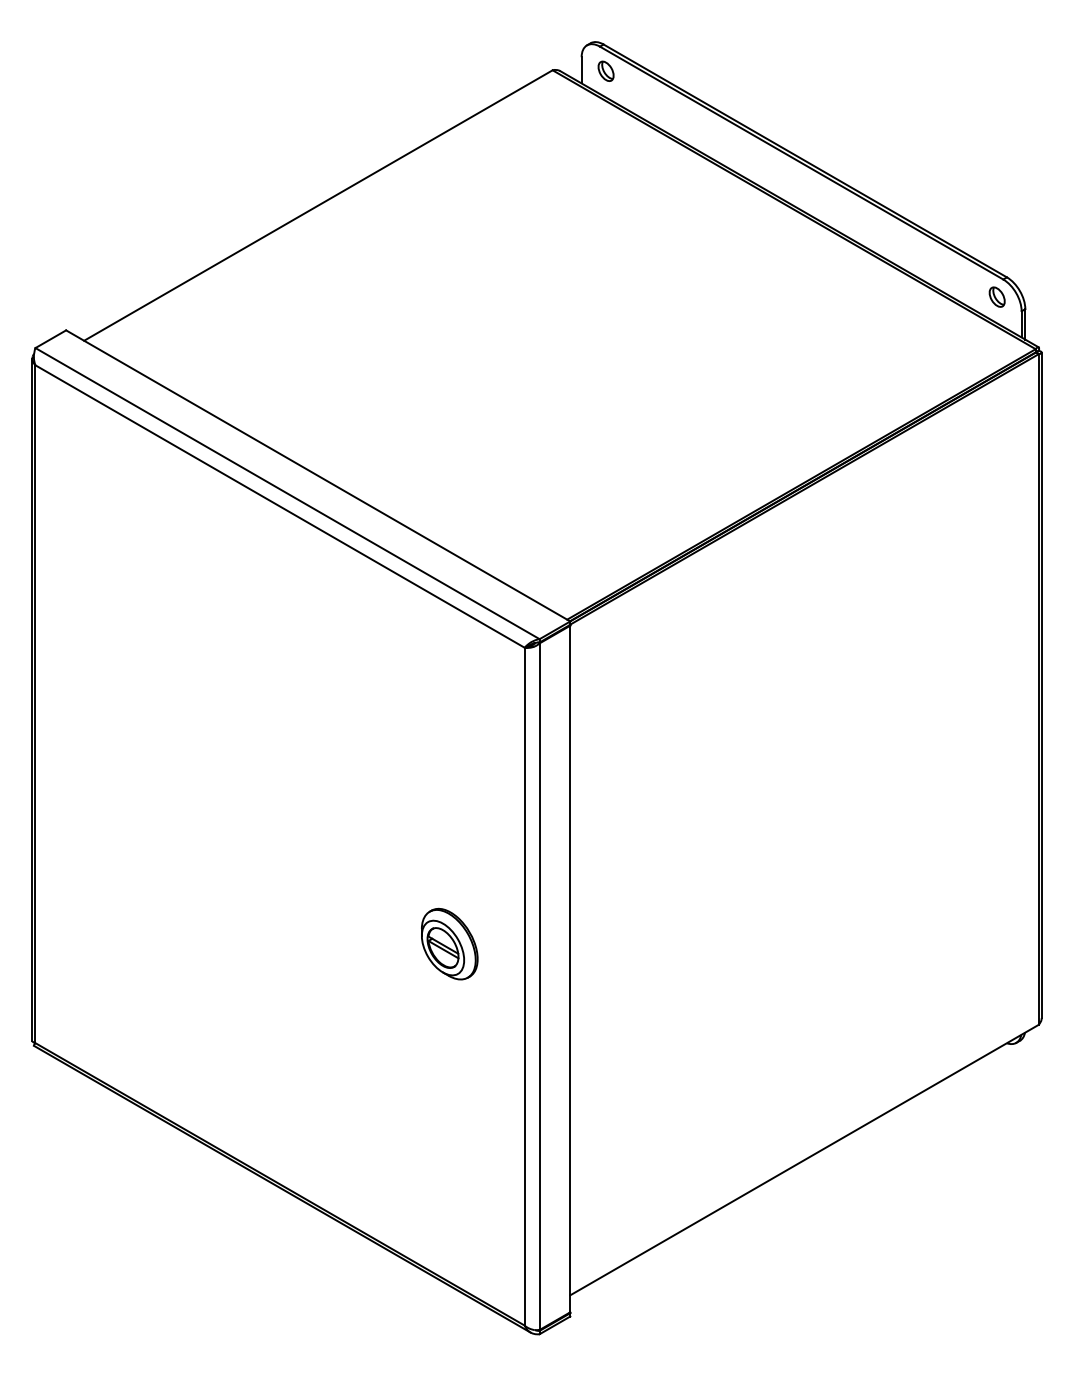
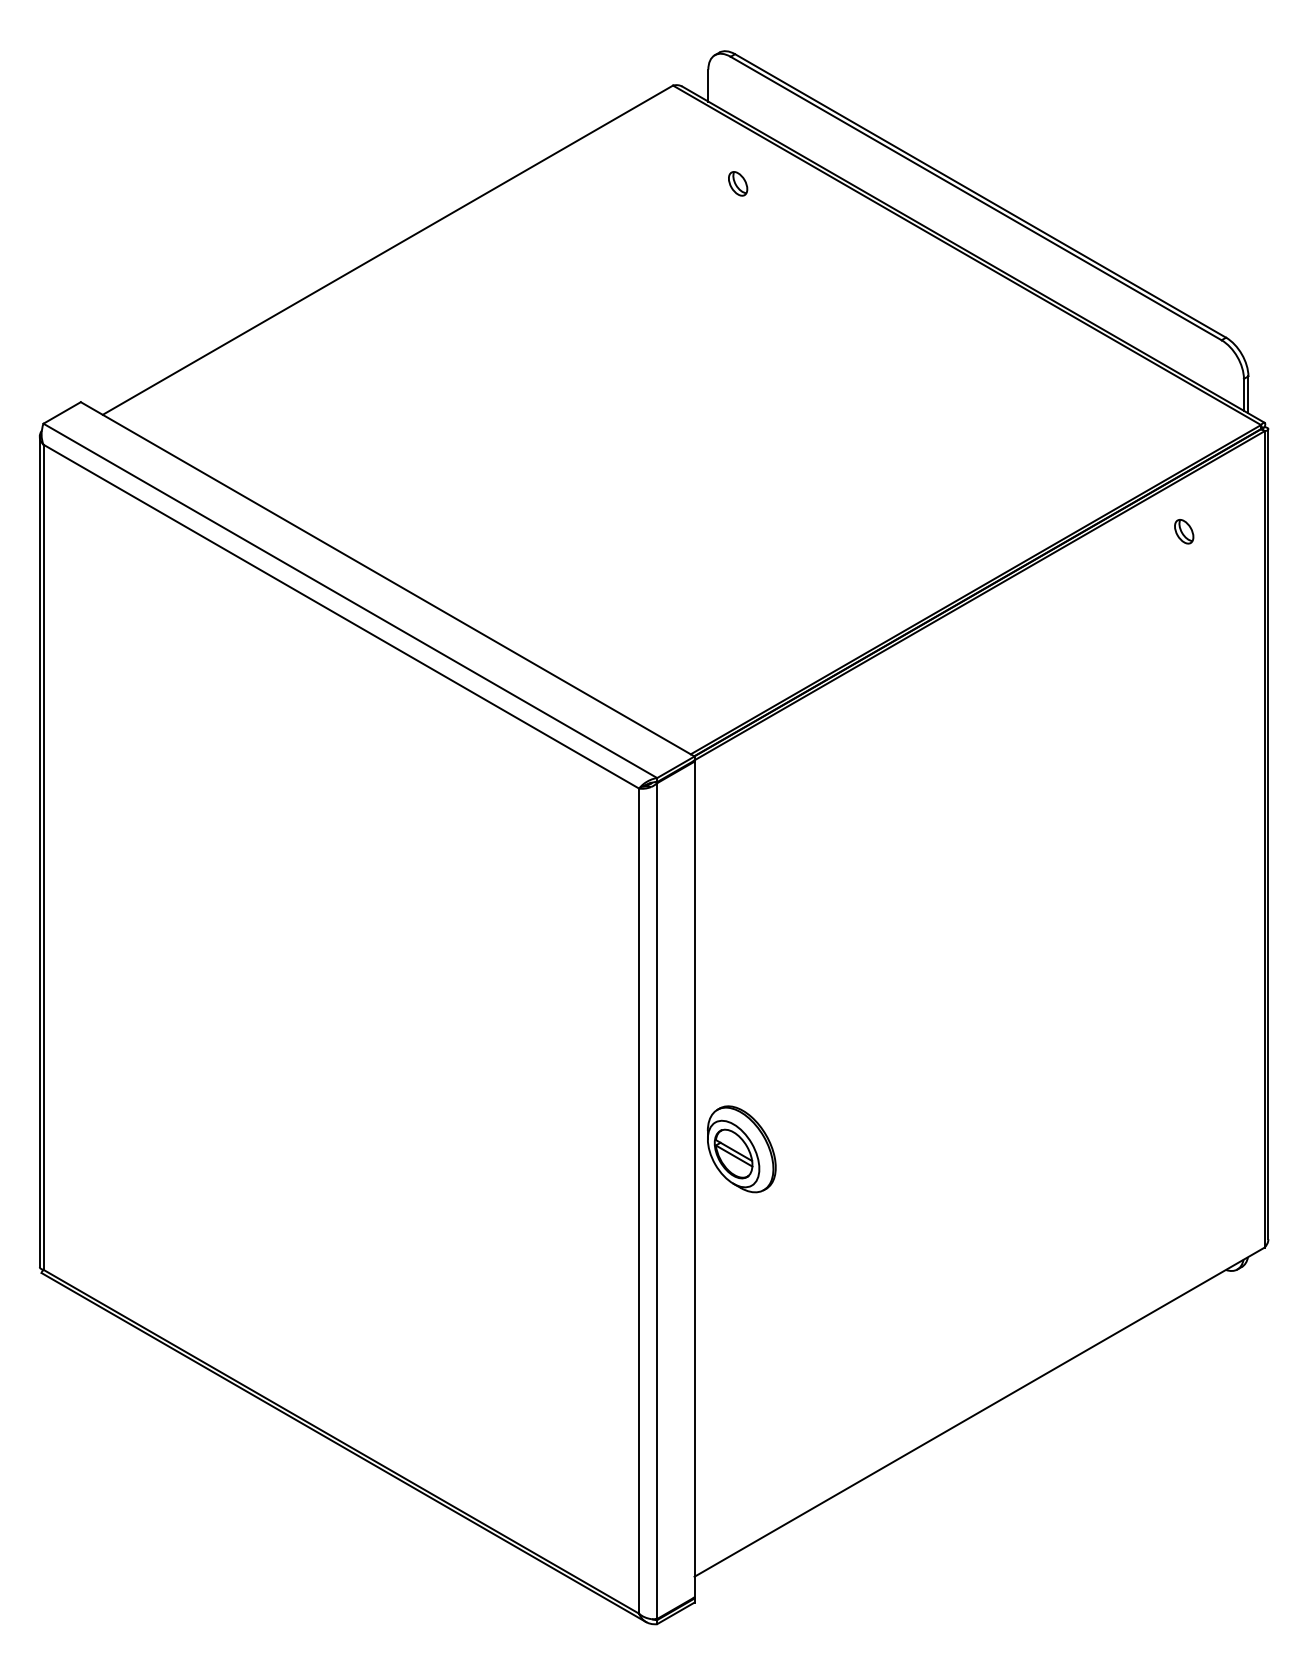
part: (606, 71) -> (738, 183), moved
part: (997, 296) -> (1184, 531), moved
part: (449, 944) -> (741, 1149), moved

